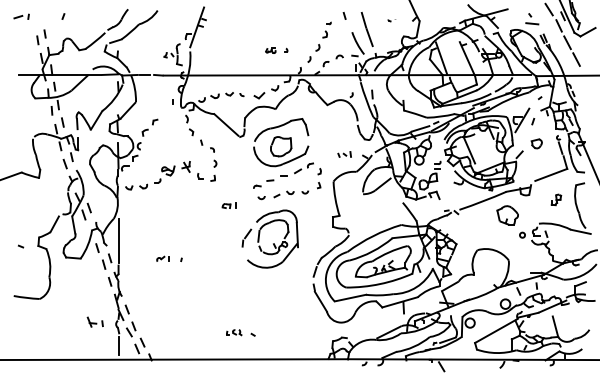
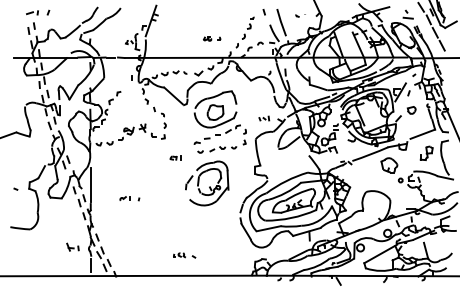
part: (21, 16) -> (32, 12), moved
part: (391, 20) -> (300, 15), size x1.67
part: (556, 199) -> (426, 153), size x1.67

